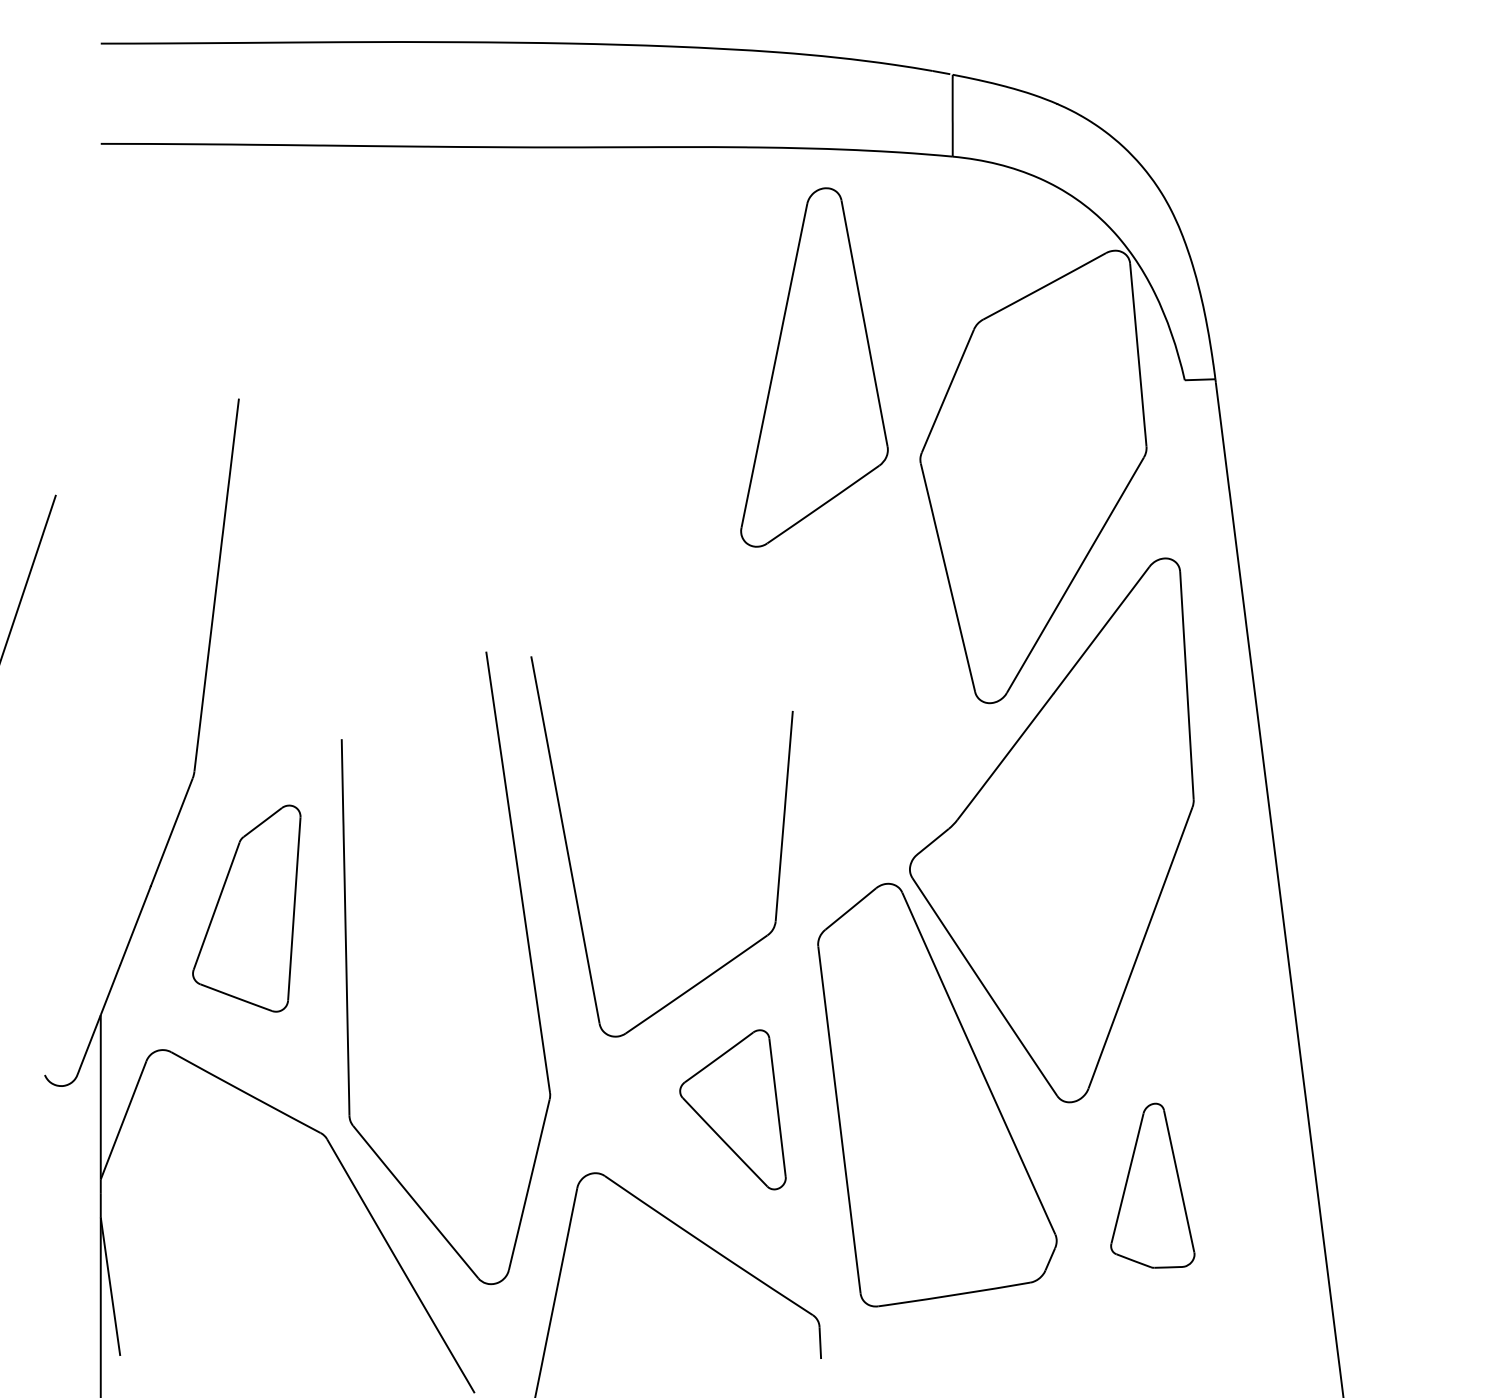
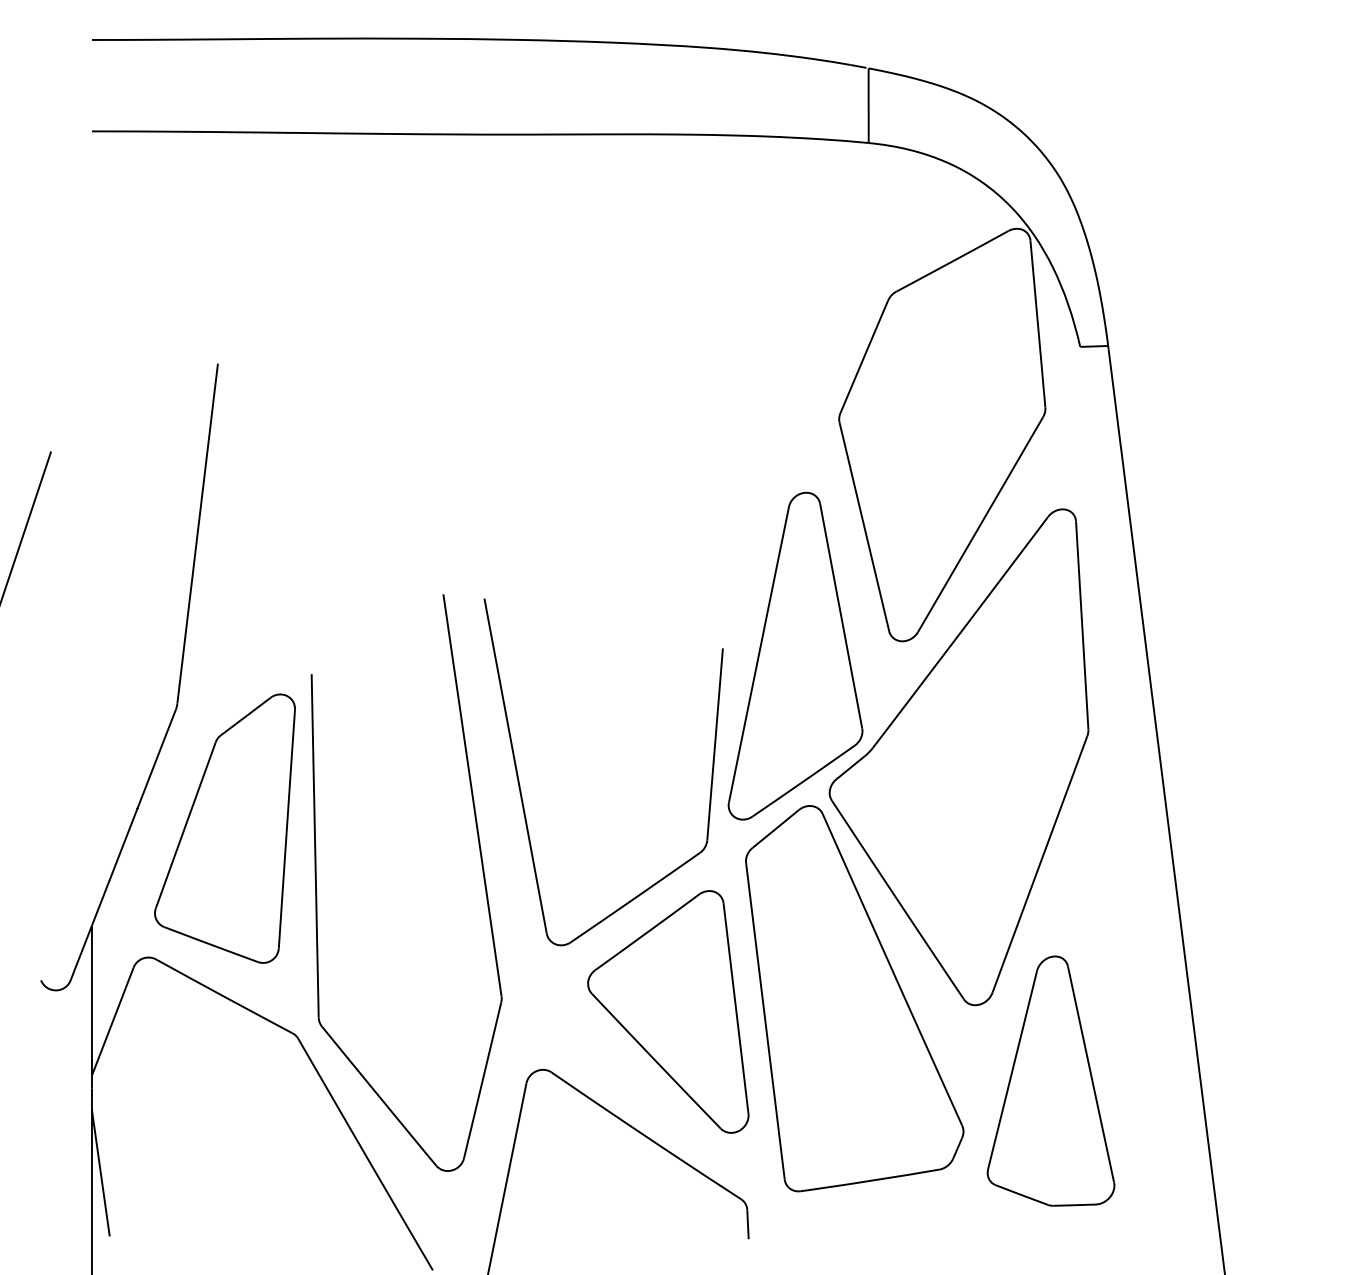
part: (814, 367) -> (795, 656), moved
part: (246, 908) -> (224, 828), size x1.43
part: (732, 1109) -> (667, 1011), size x1.67
part: (1152, 1185) -> (1050, 1081), size x1.67

